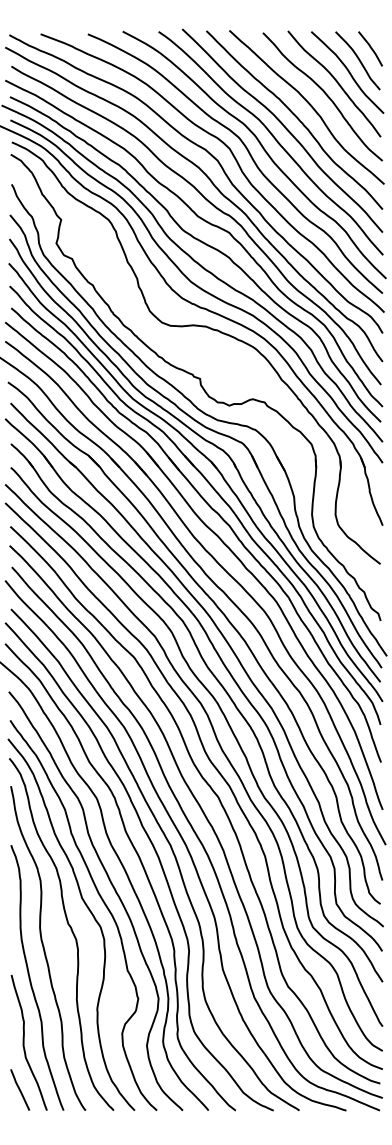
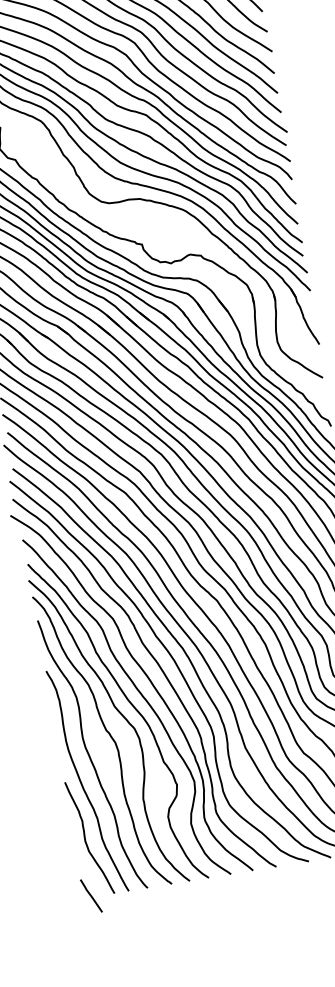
line: (20, 1089) -> (91, 895), moved

